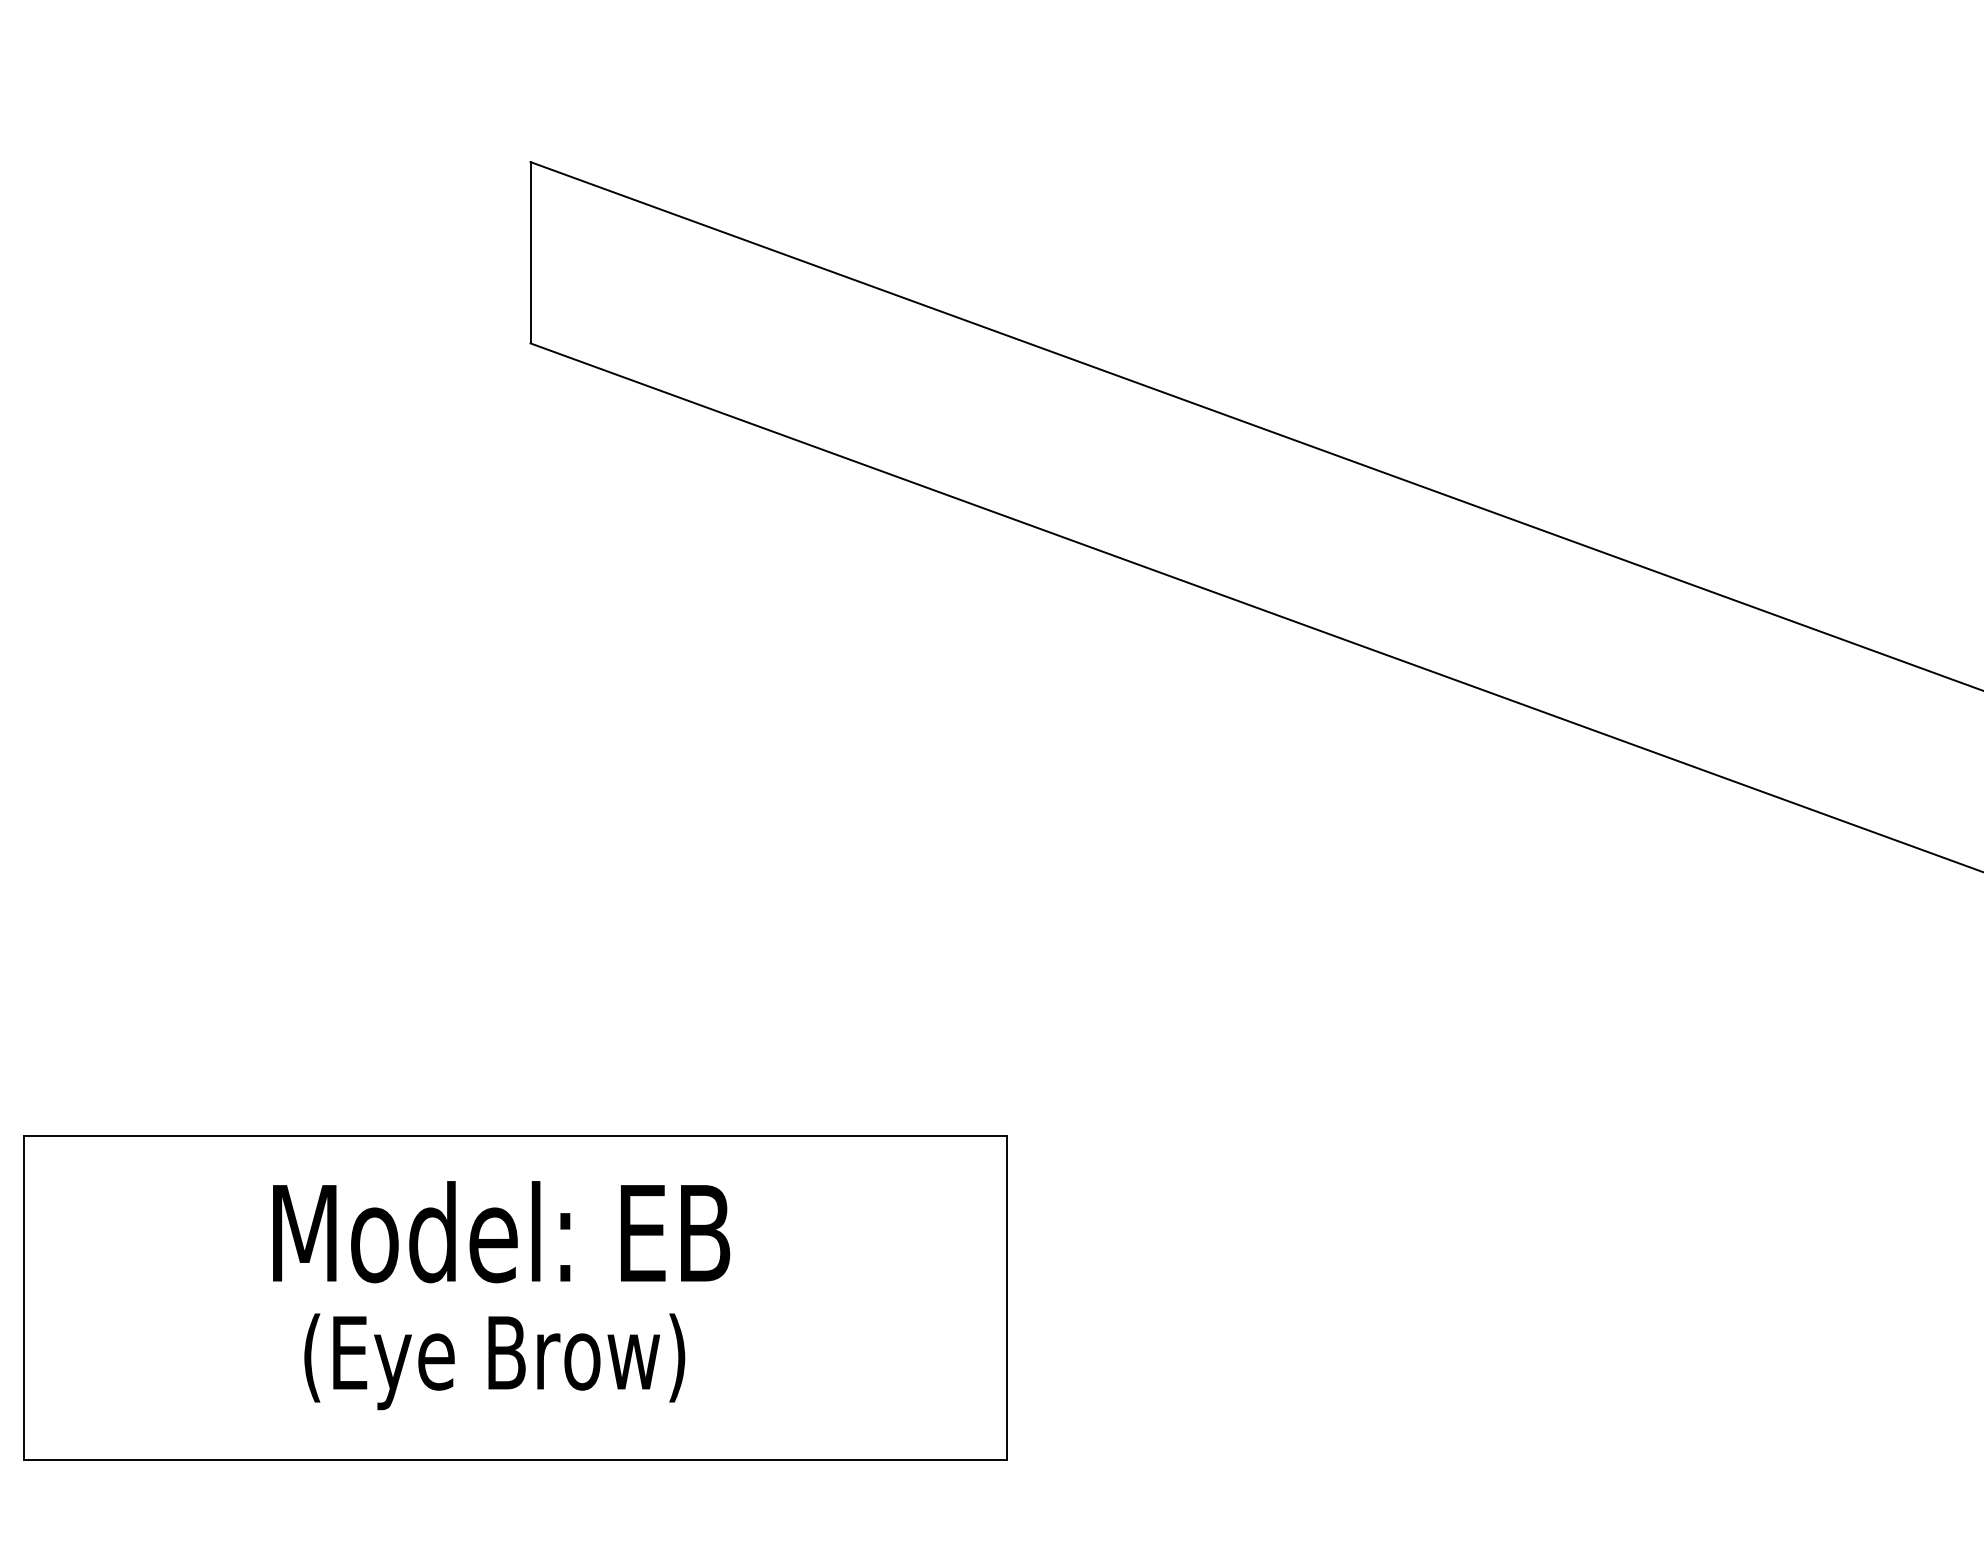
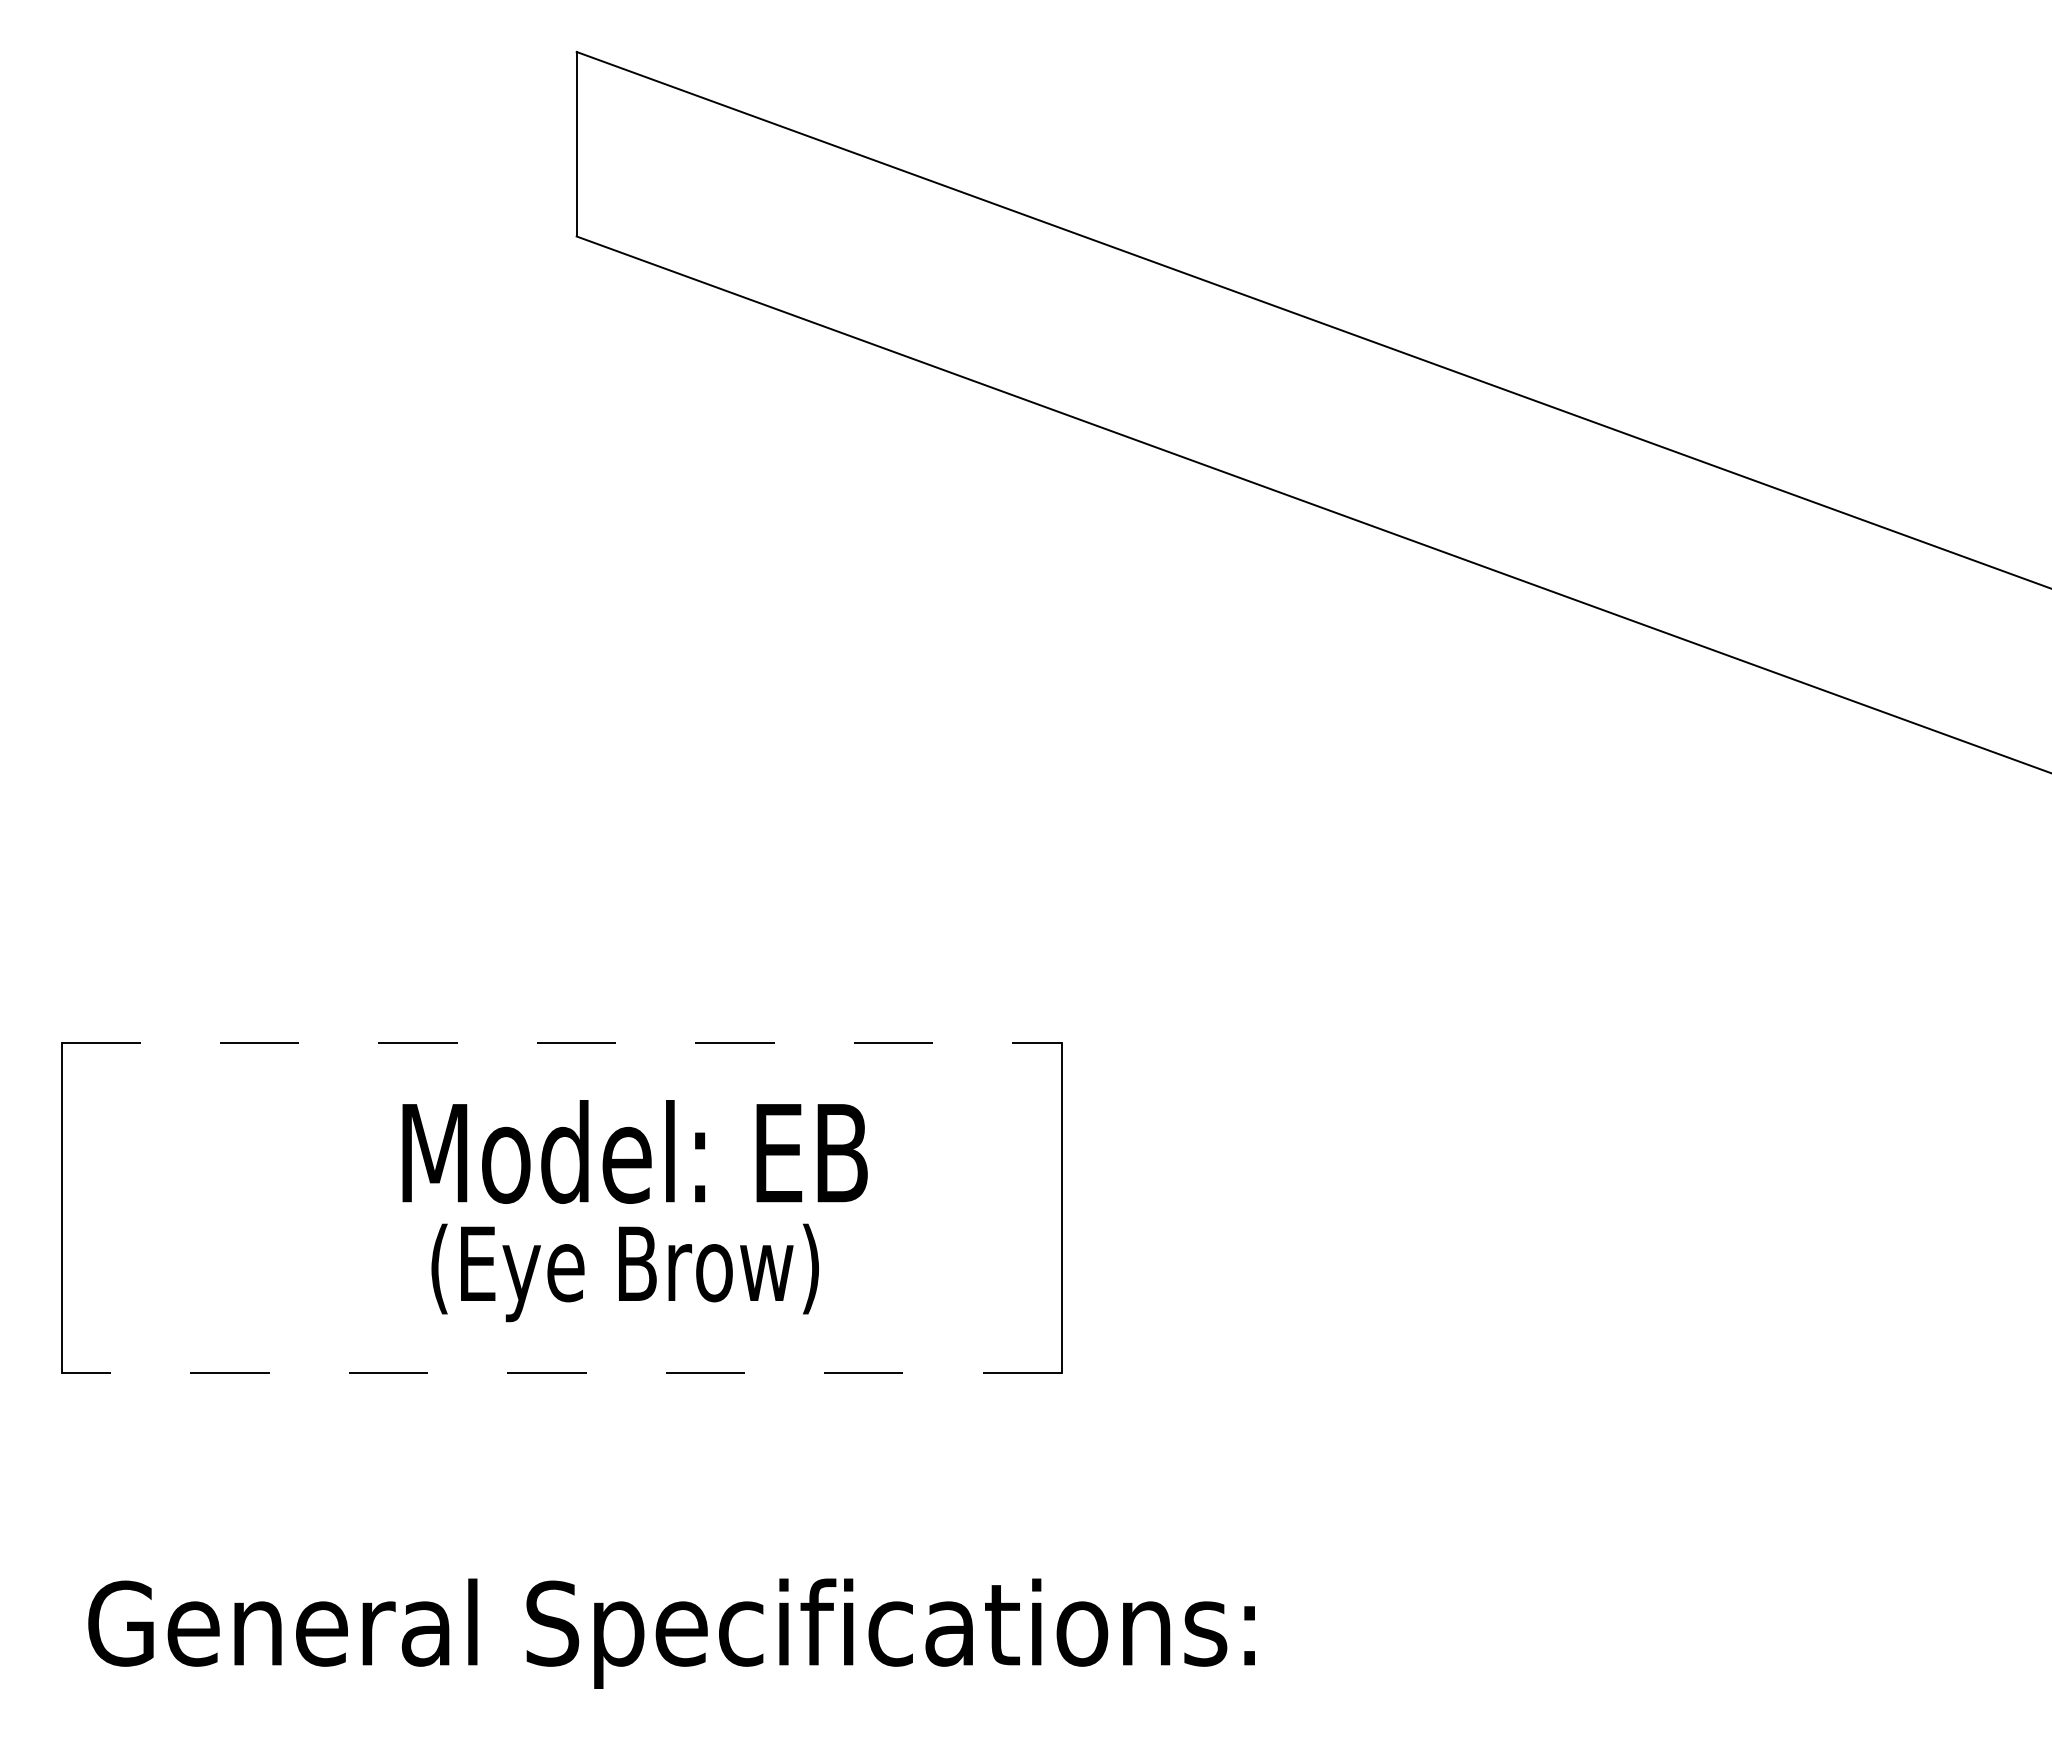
line: (516, 1136) -> (562, 1043), solid -> dashed
text: (500, 1231) -> (634, 1151), moved
text: (494, 1361) -> (624, 1272), moved
line: (515, 1460) -> (561, 1373), solid -> dashed

